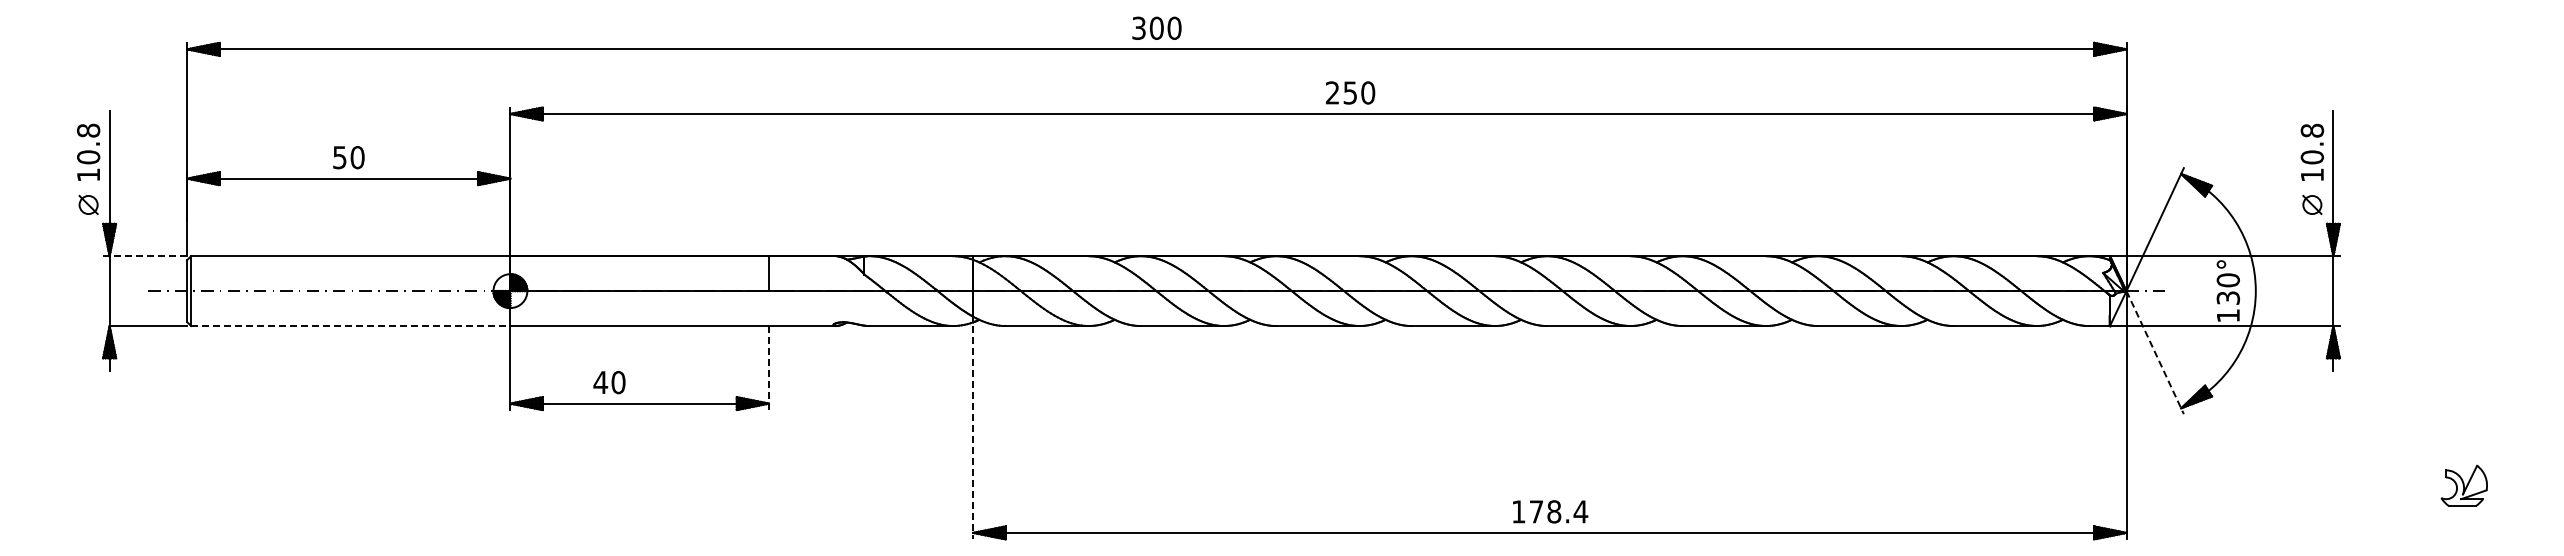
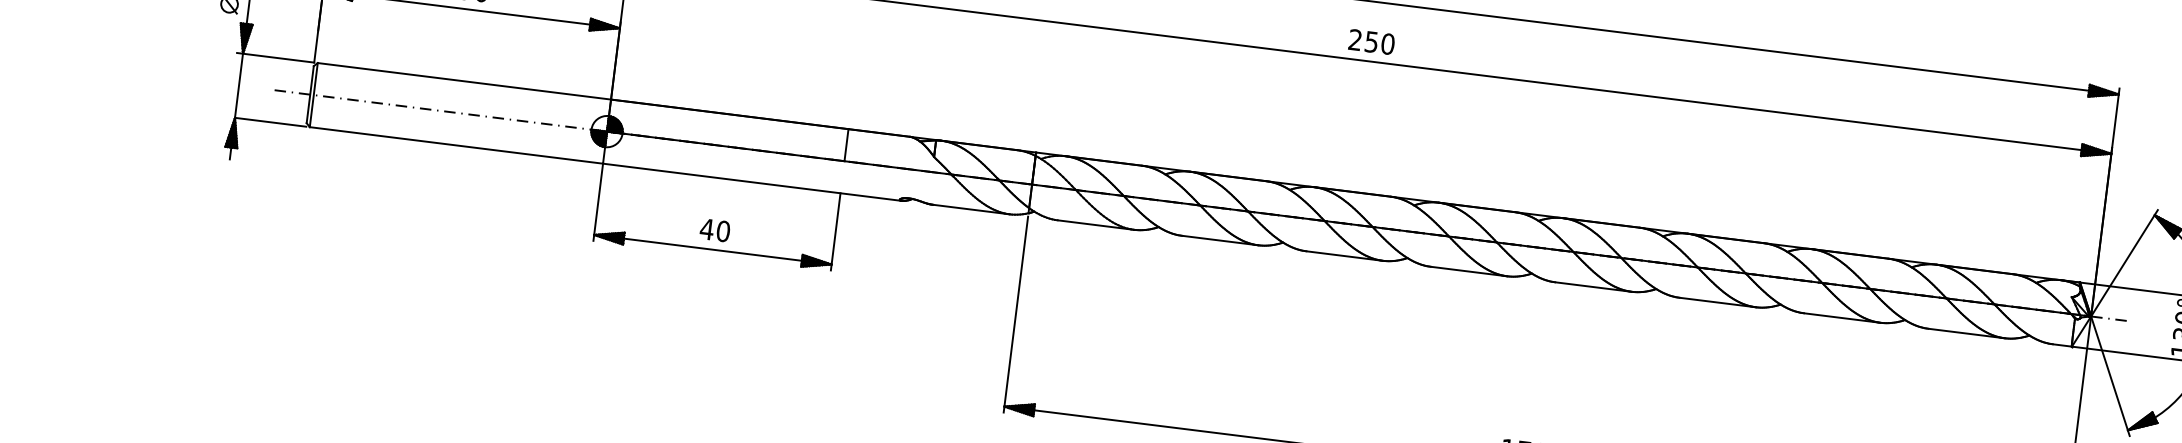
text: (1350, 92) -> (1371, 41), moved
line: (145, 256) -> (275, 58), dashed -> solid
line: (350, 326) -> (456, 145), dashed -> solid
line: (2155, 352) -> (2110, 376), dashed -> solid
line: (769, 367) -> (836, 231), dashed -> solid
text: (609, 382) -> (715, 230), moved
line: (973, 432) -> (1016, 314), dashed -> solid

